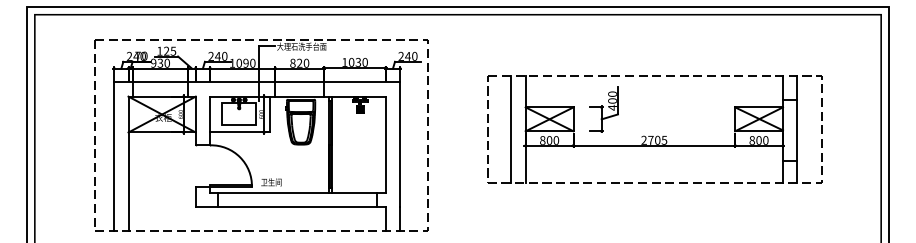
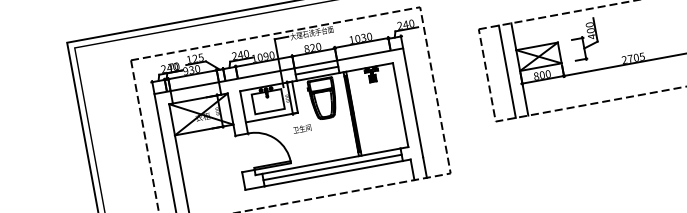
line: (299, 89) -> (316, 70), added
text: (271, 182) -> (302, 129), moved
line: (296, 200) -> (331, 167), added

